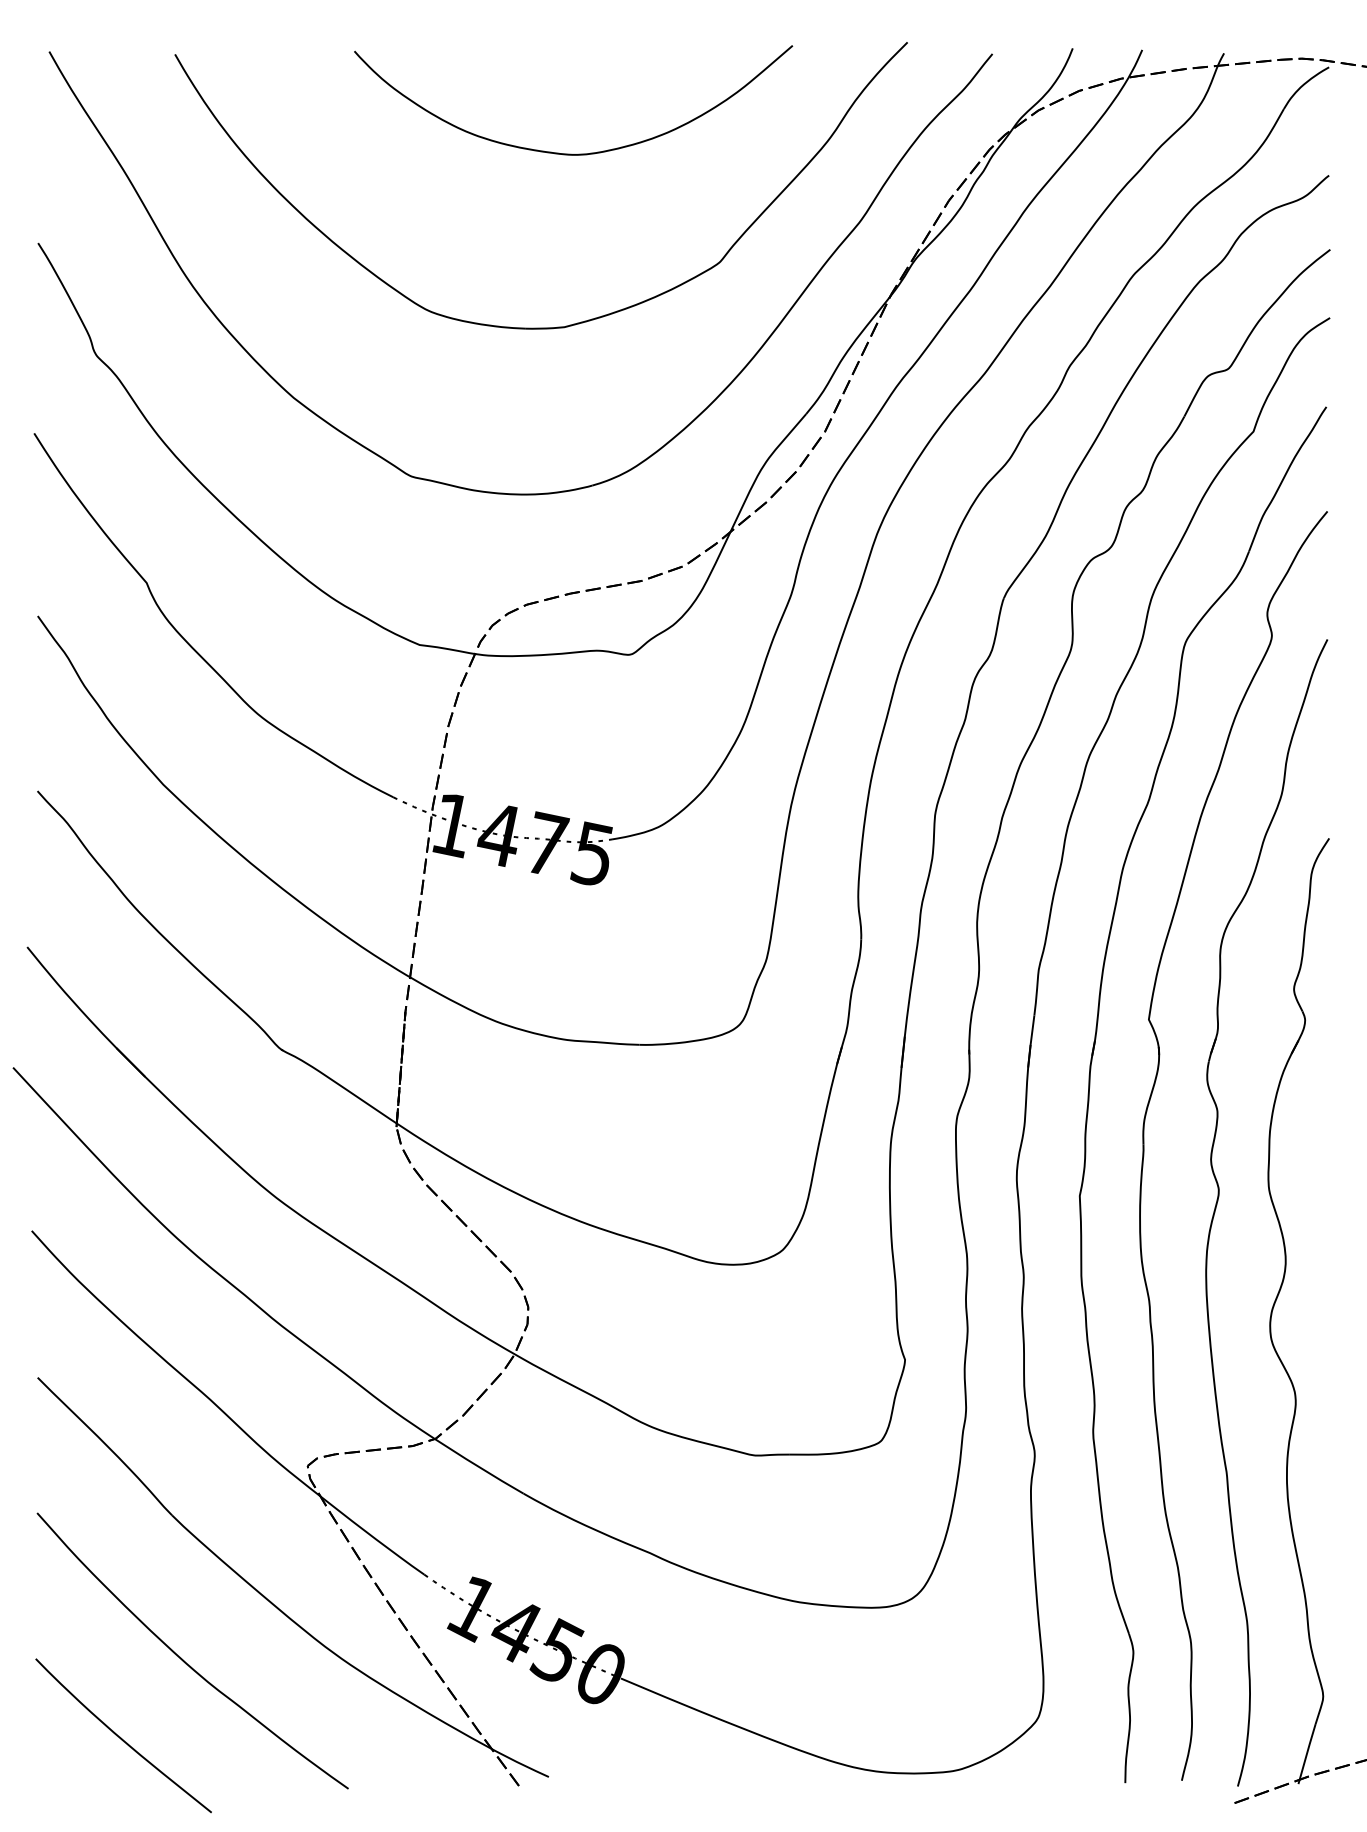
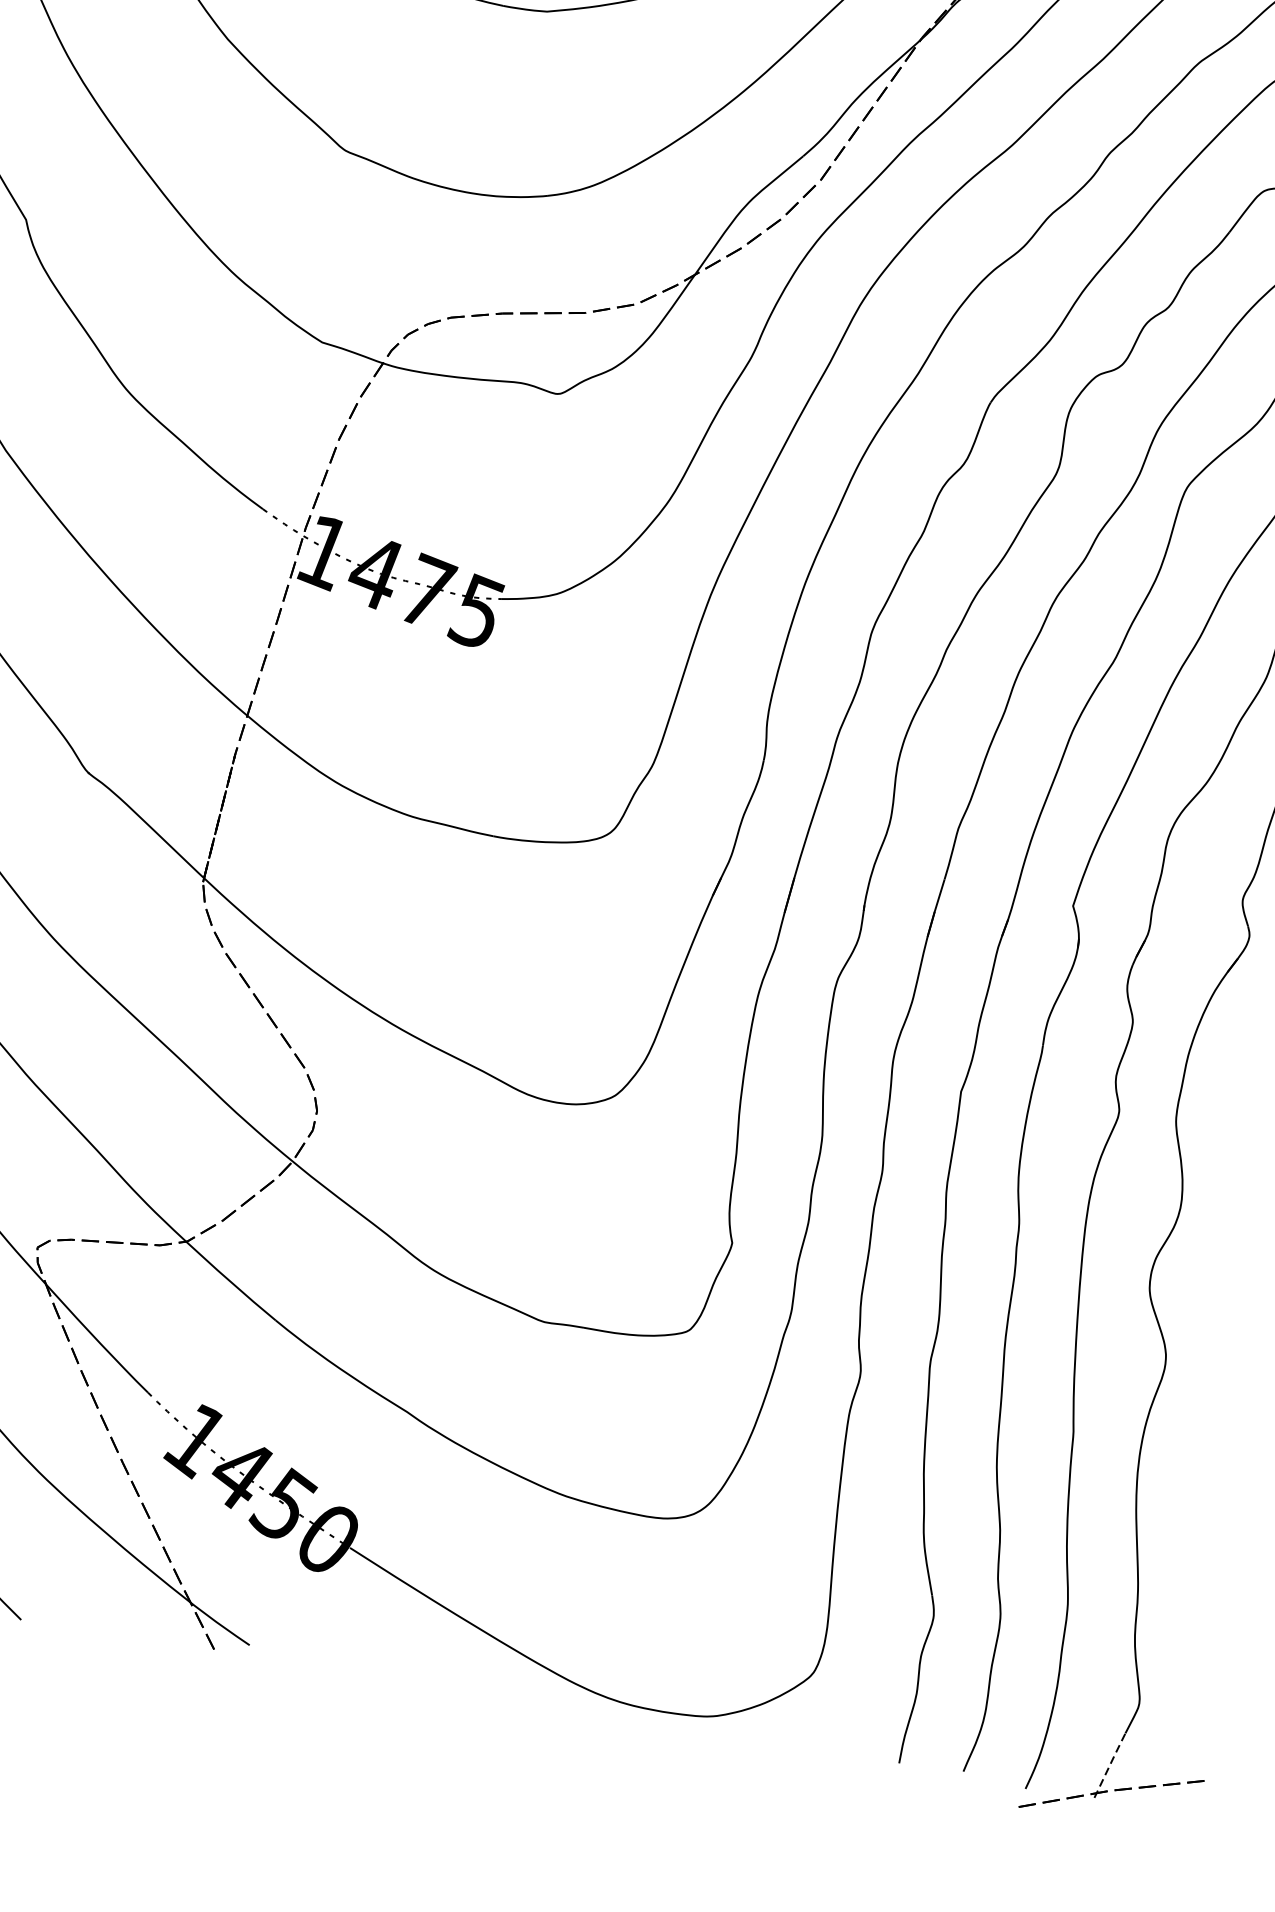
line: (1307, 1753) -> (1110, 1765), solid -> dashed

